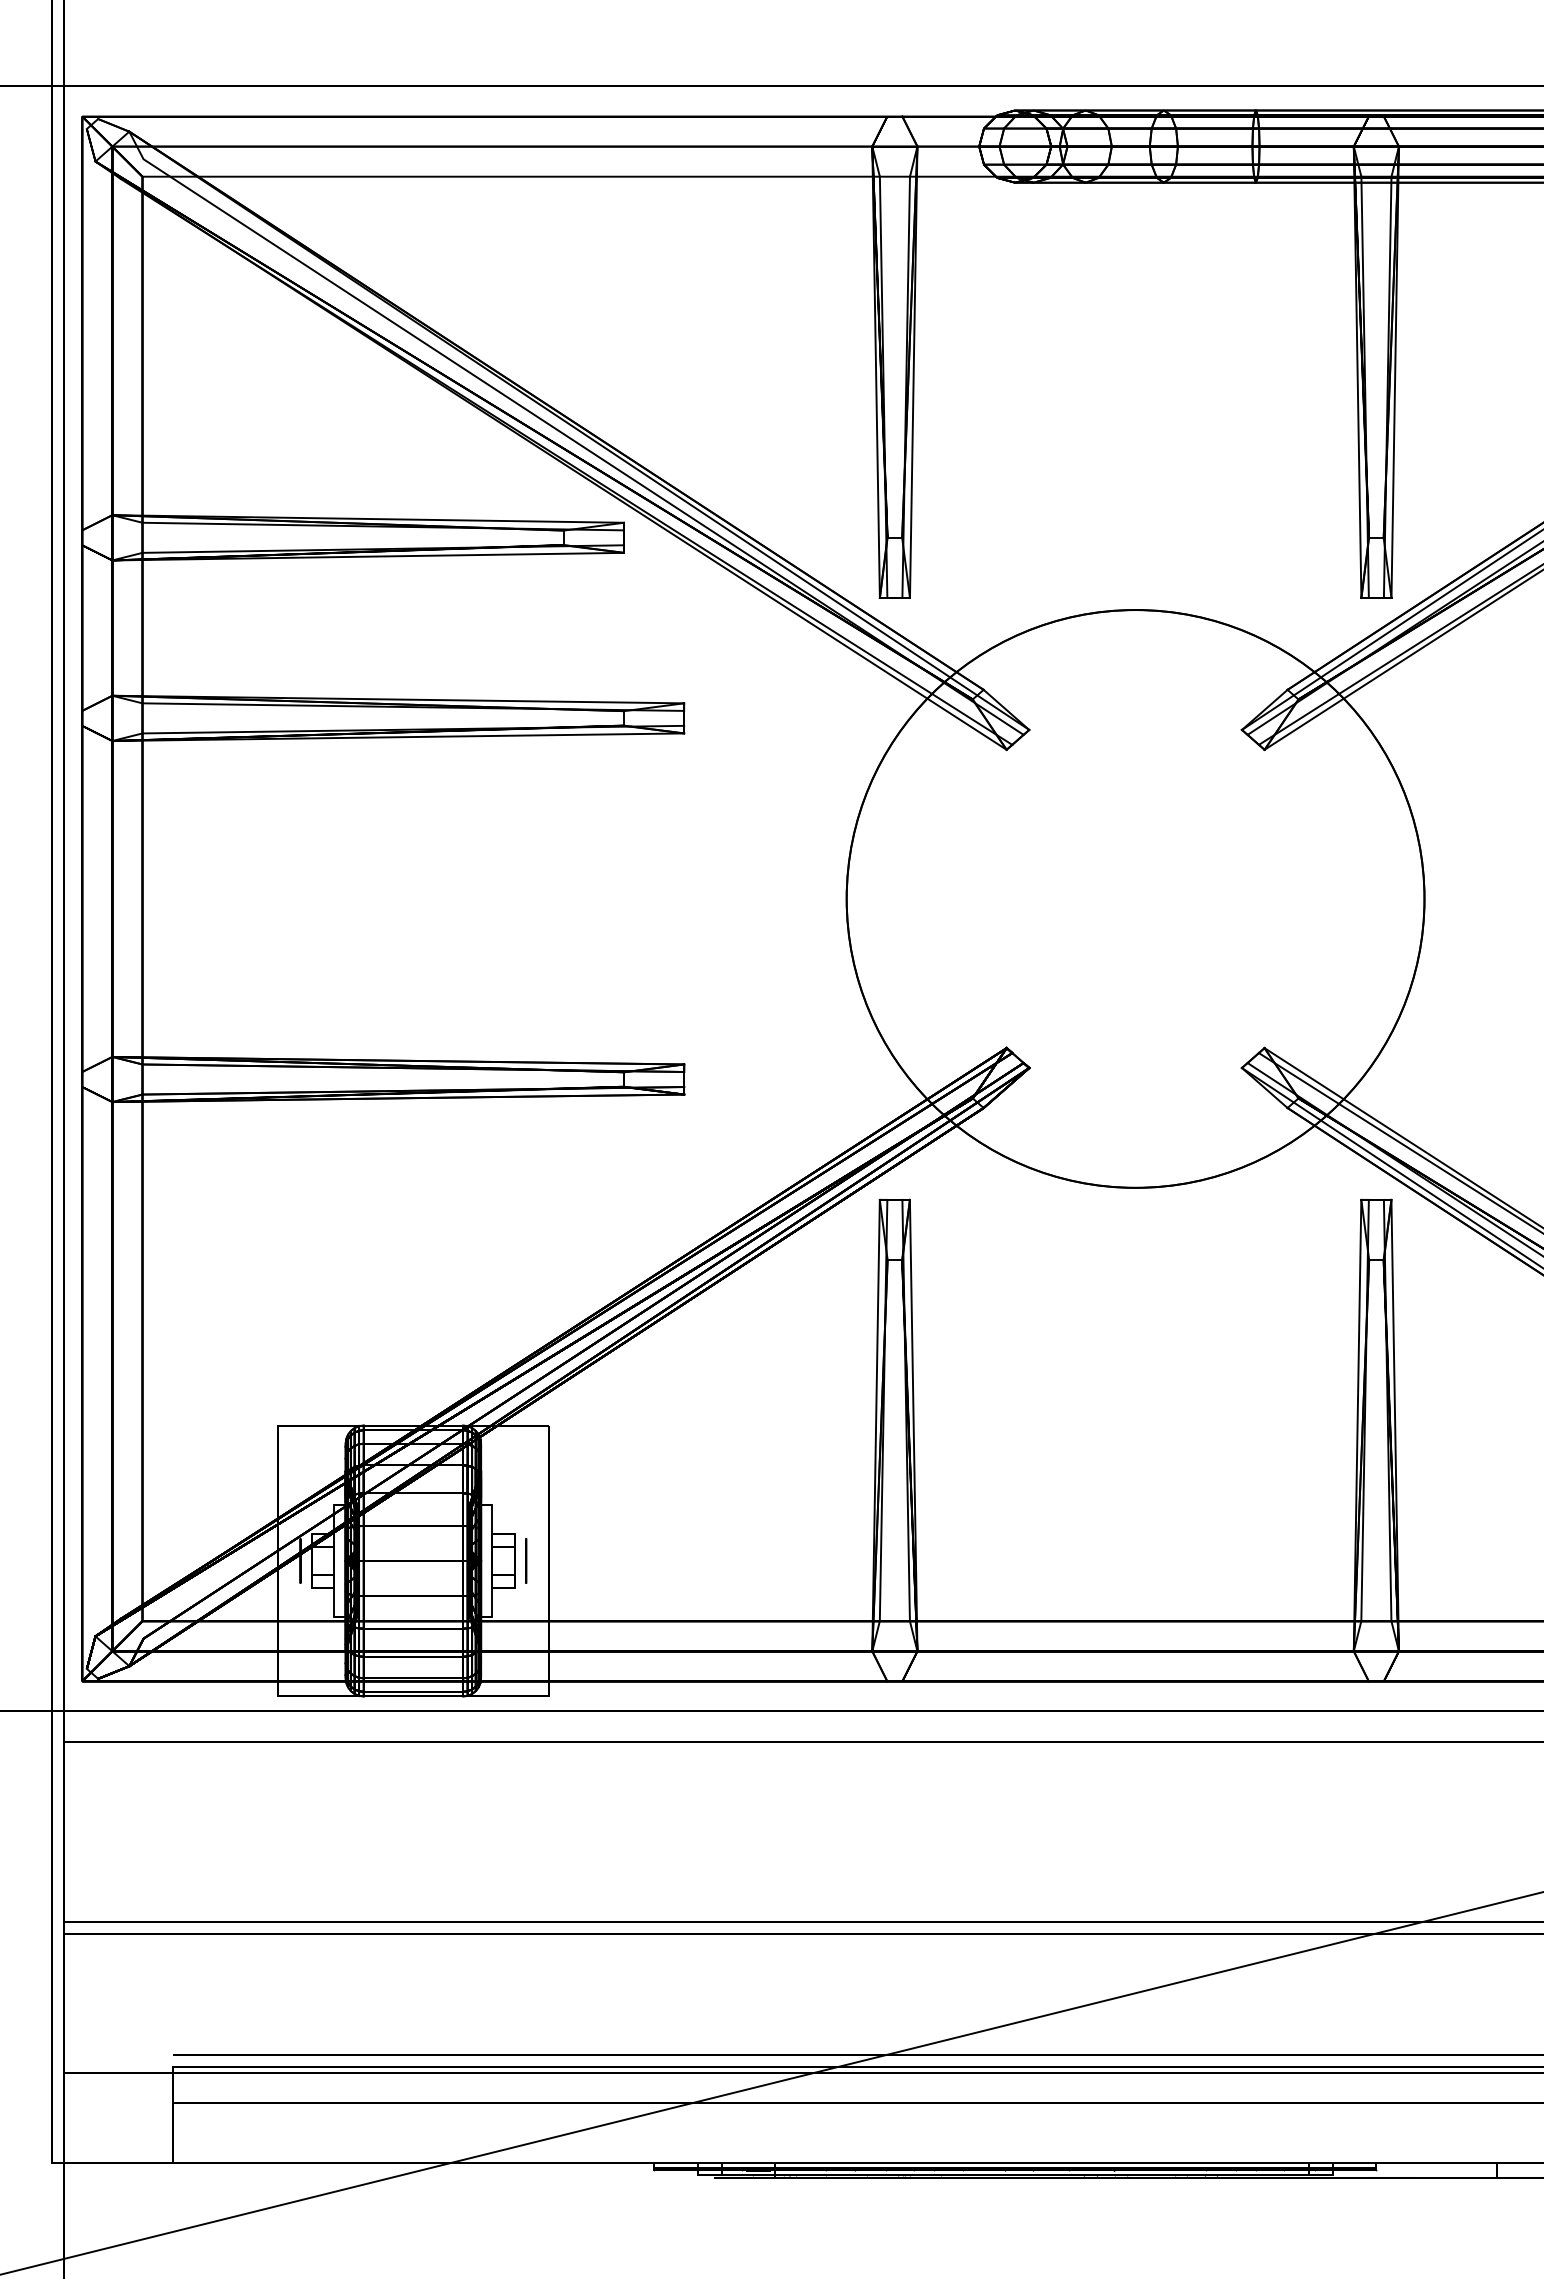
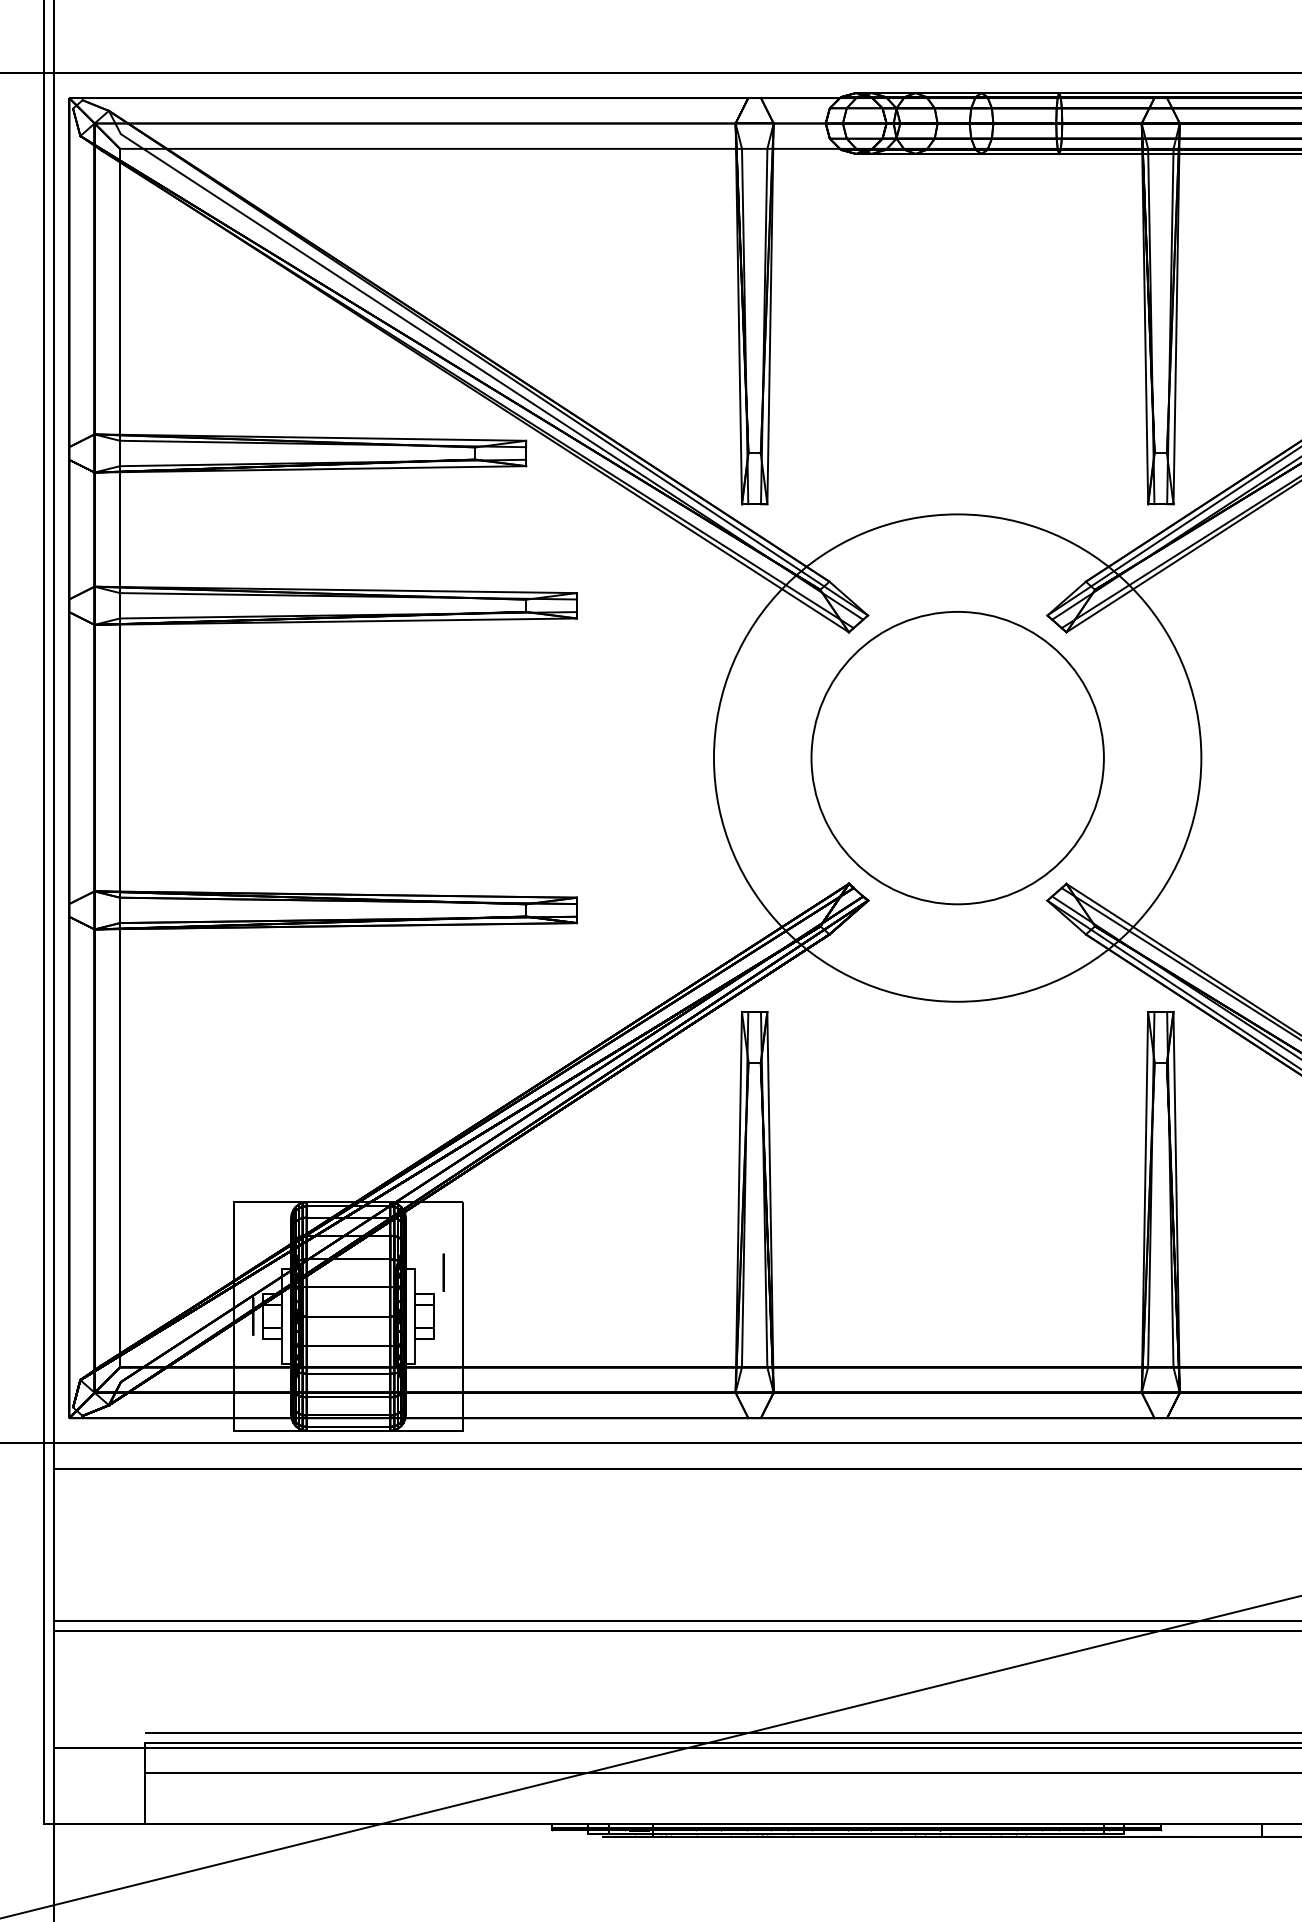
circle: (1135, 898) -> (957, 757), size x0.6
circle: (526, 1560) -> (443, 1272), moved

